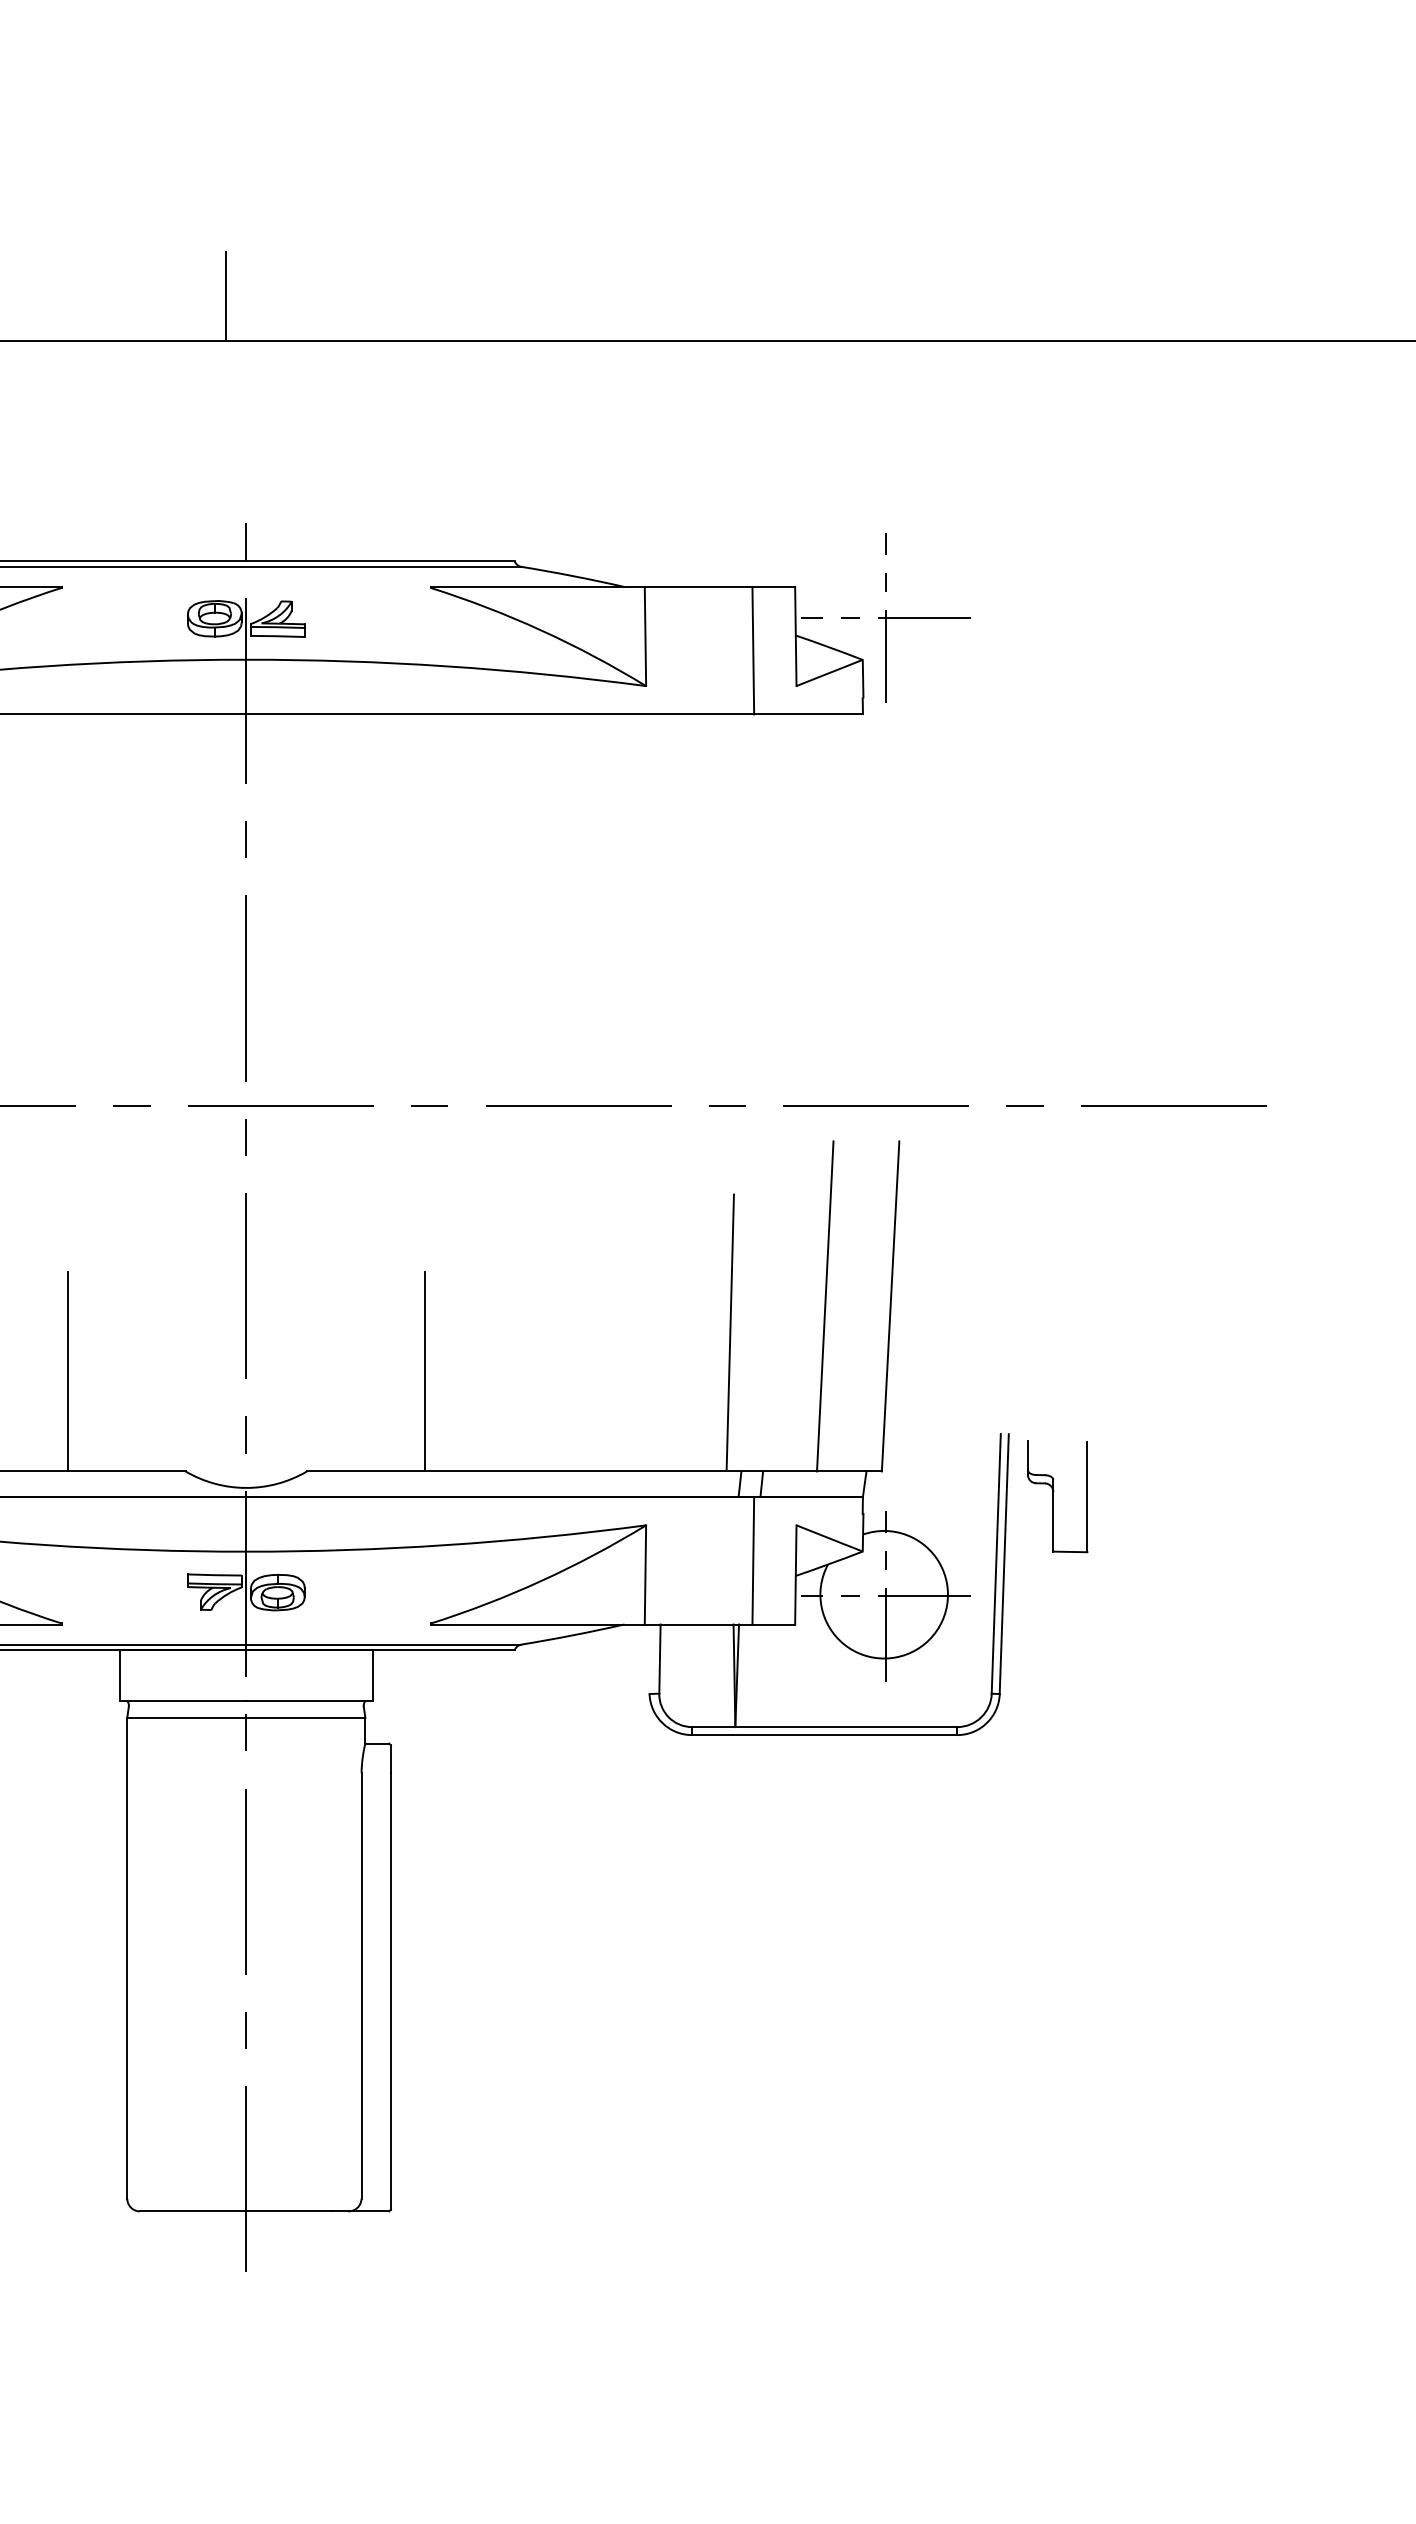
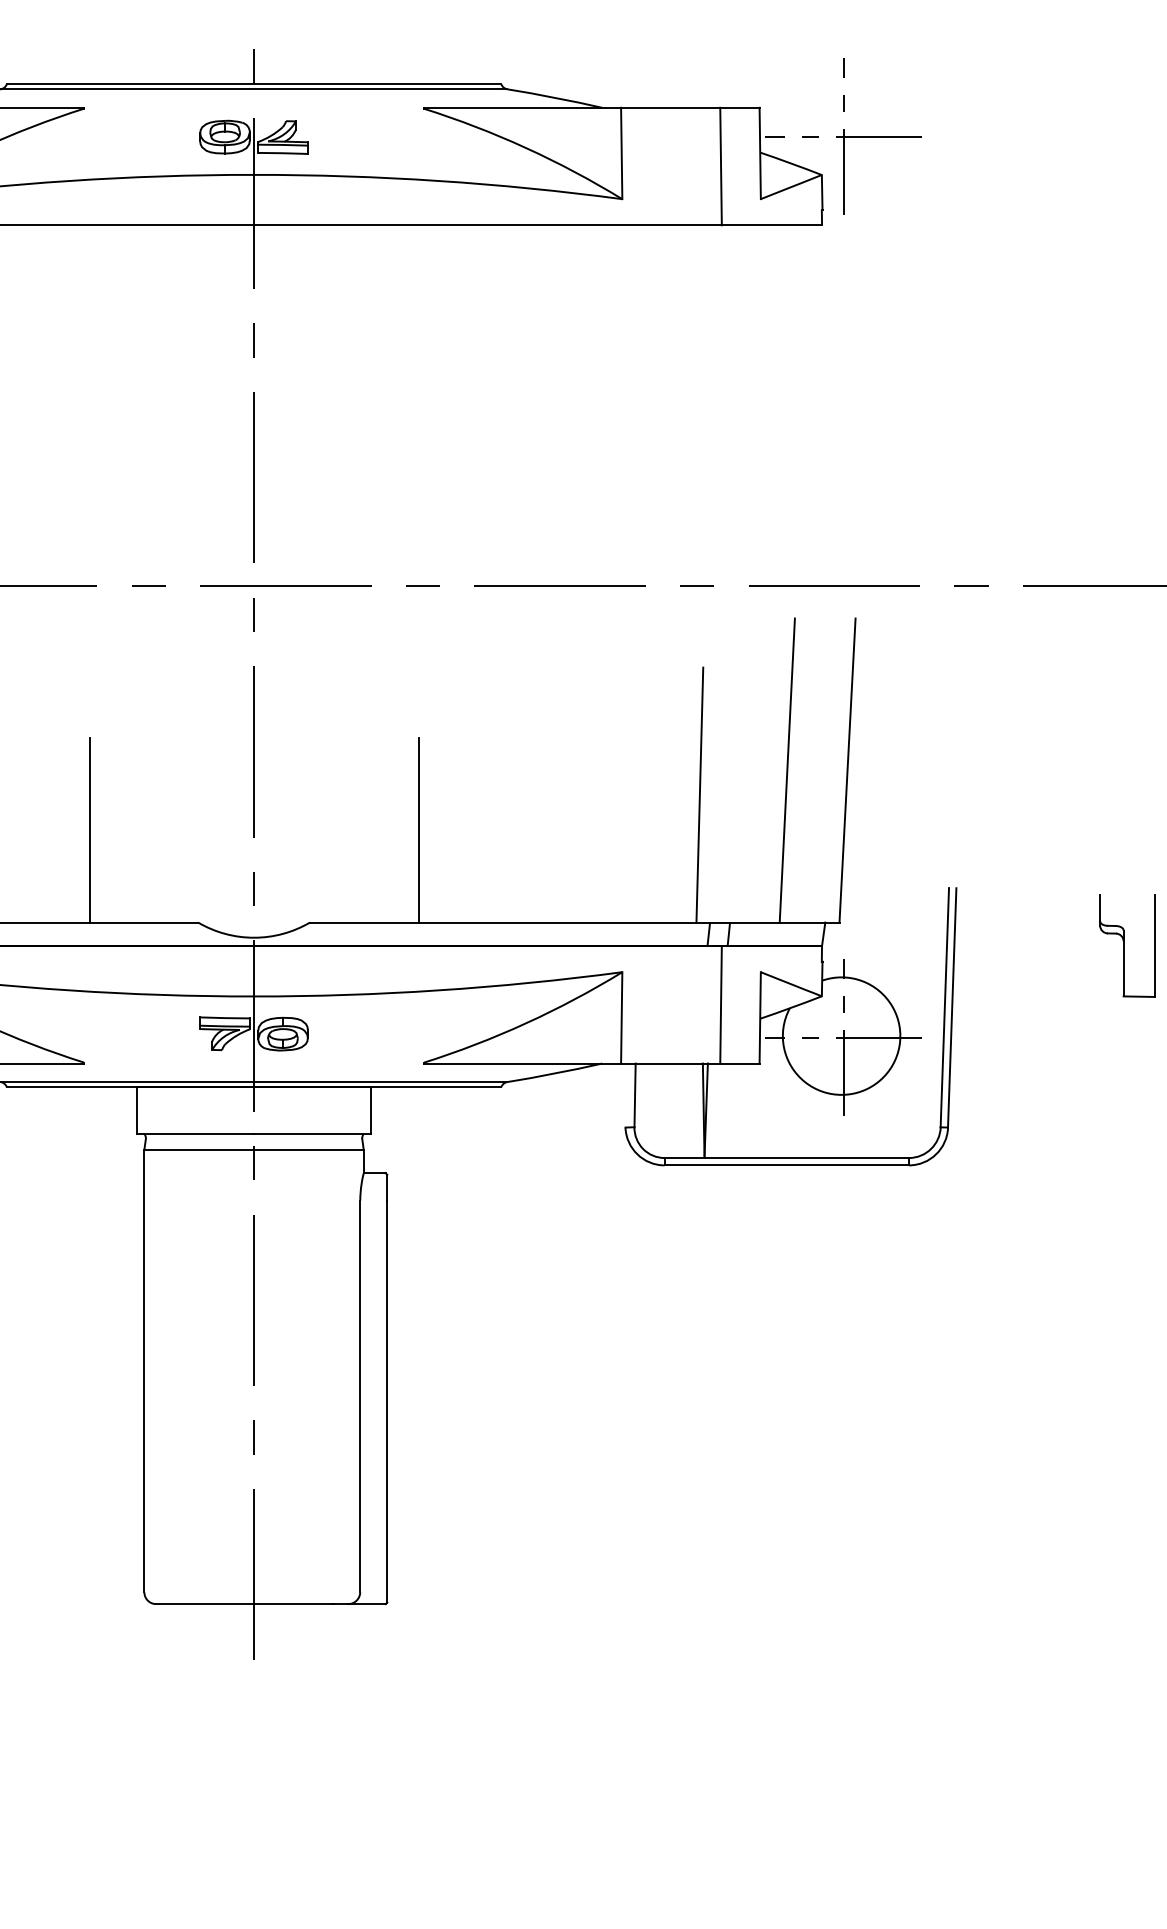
part: (1057, 1496) -> (1127, 945), moved

